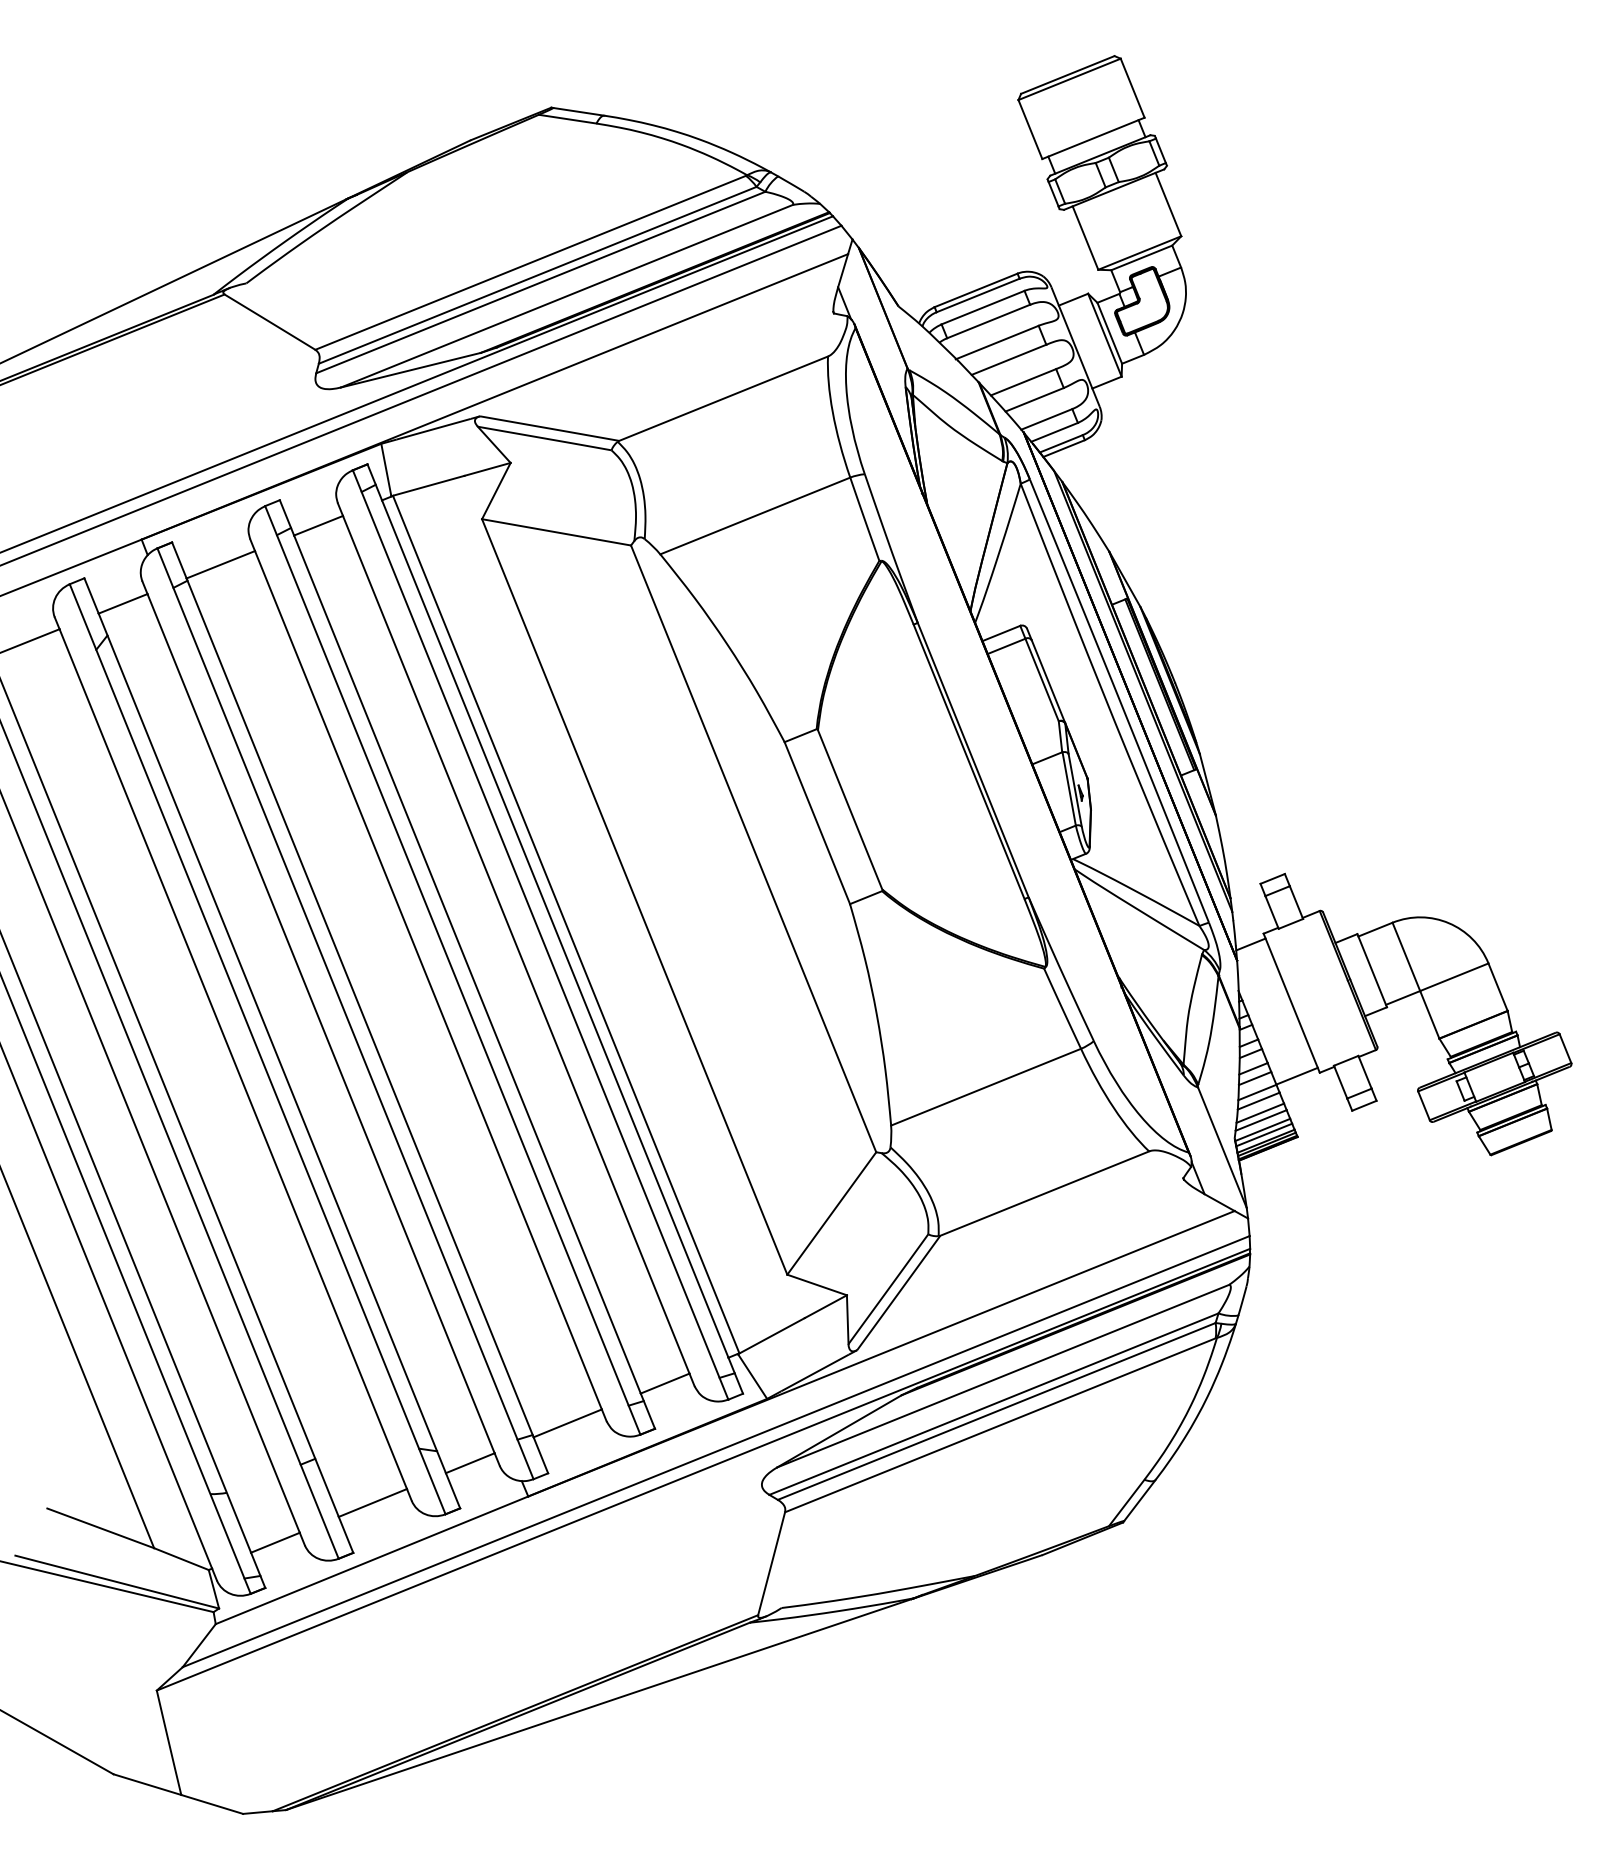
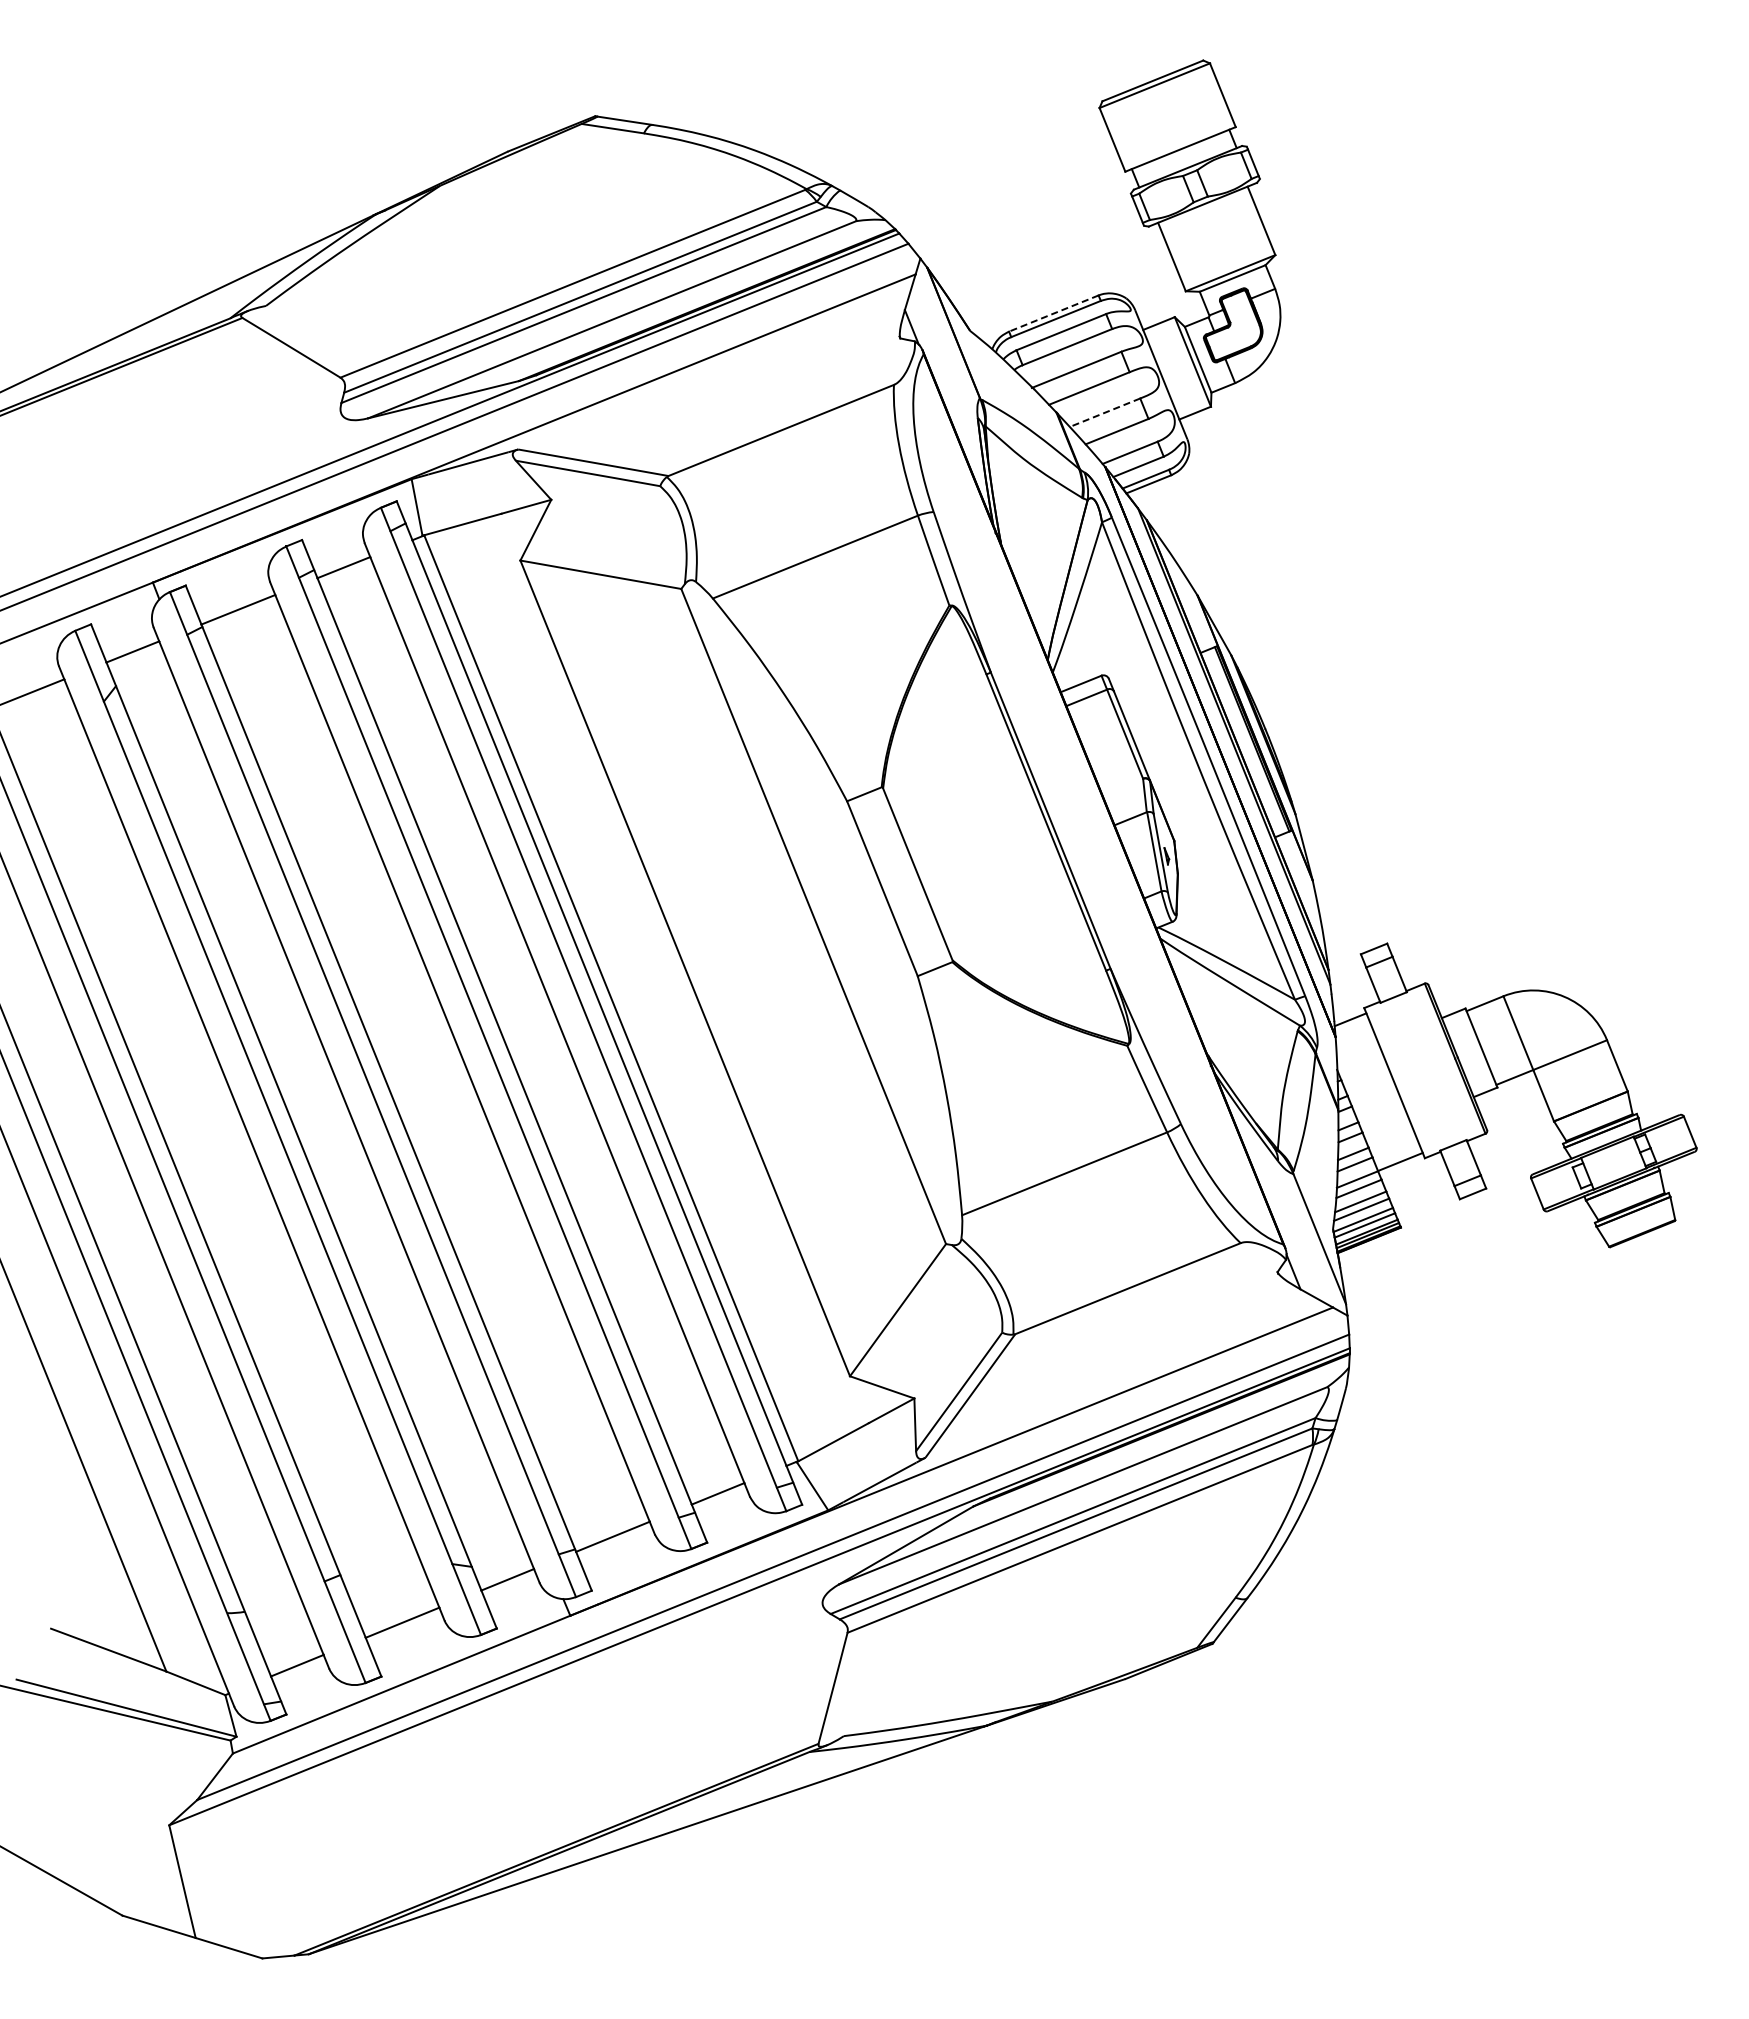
line: (975, 290) -> (1053, 313), solid -> dashed
line: (1023, 382) -> (1105, 412), solid -> dashed

